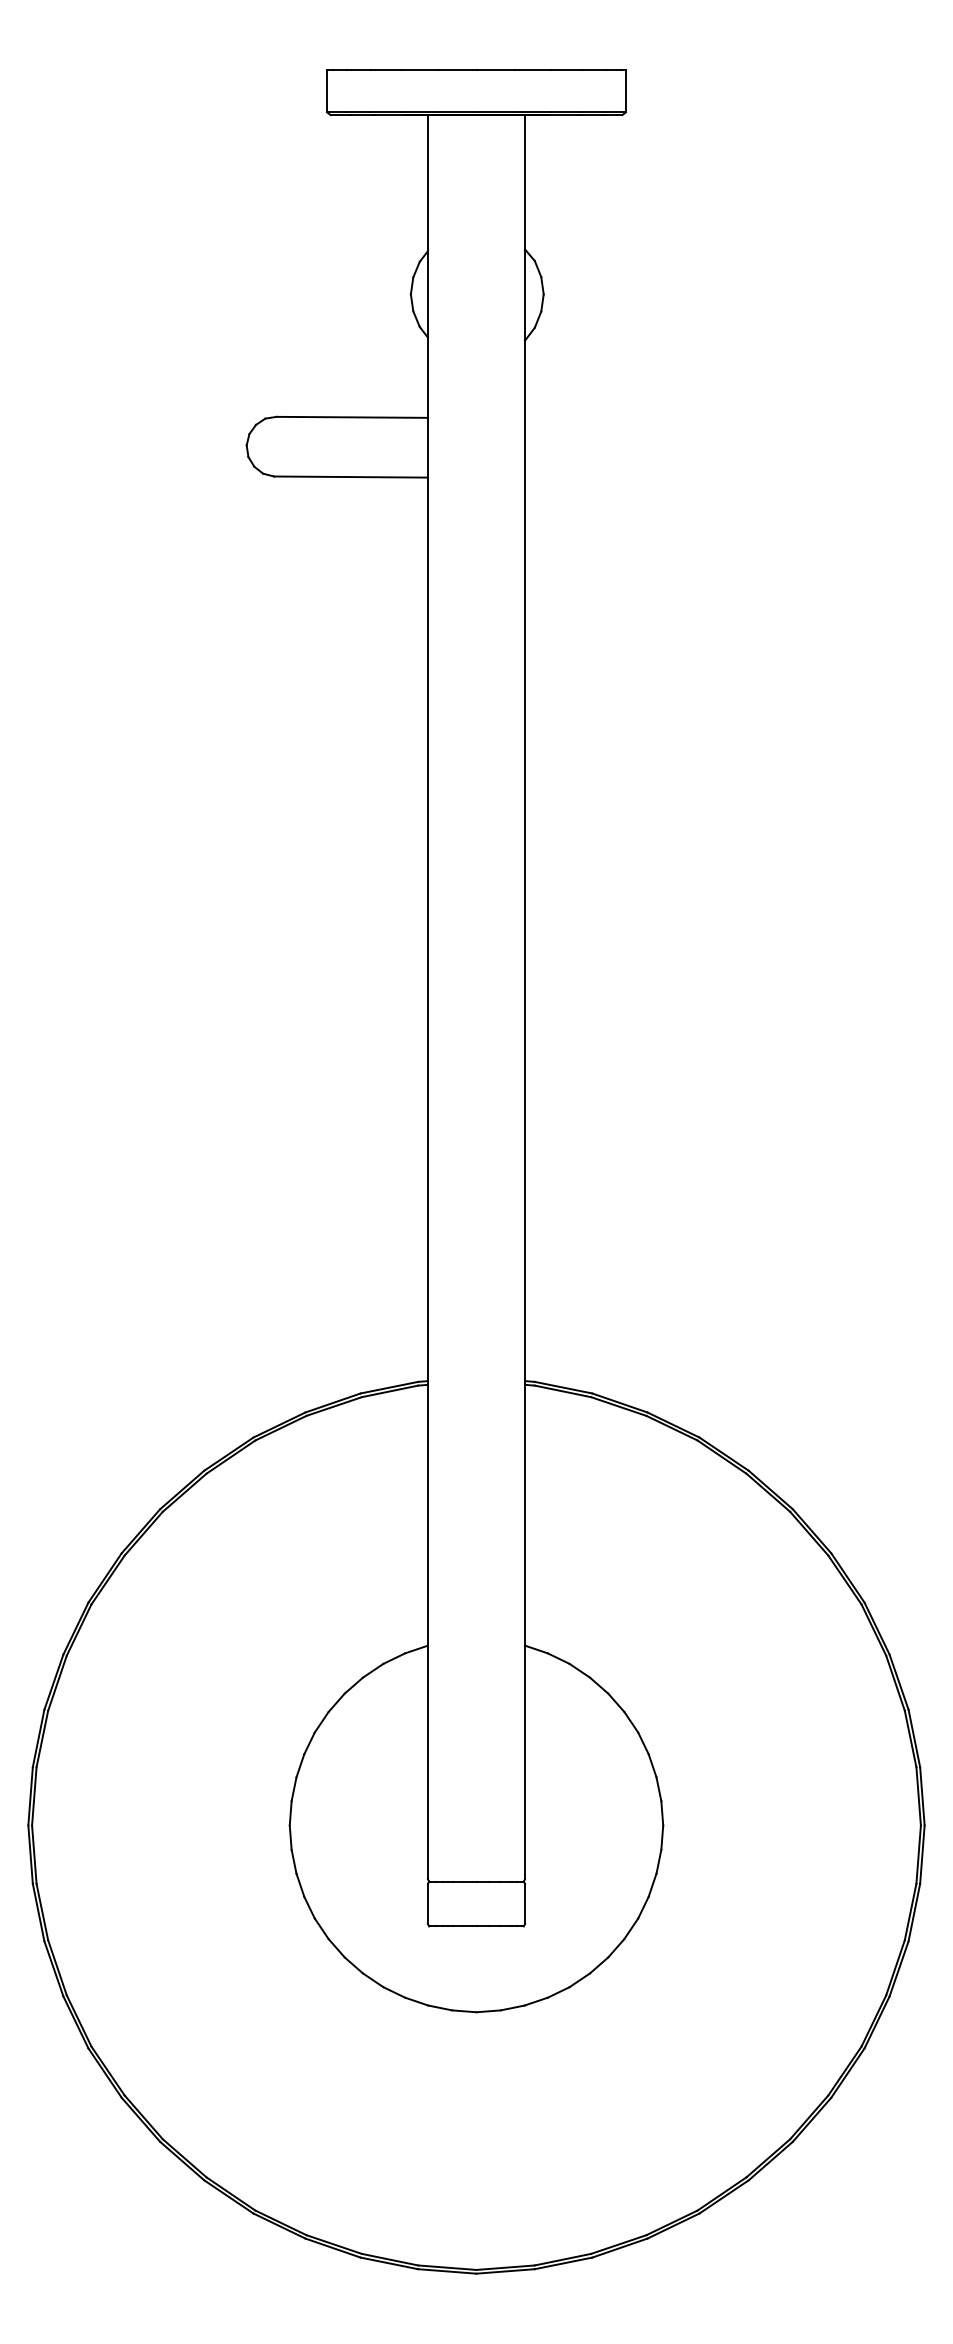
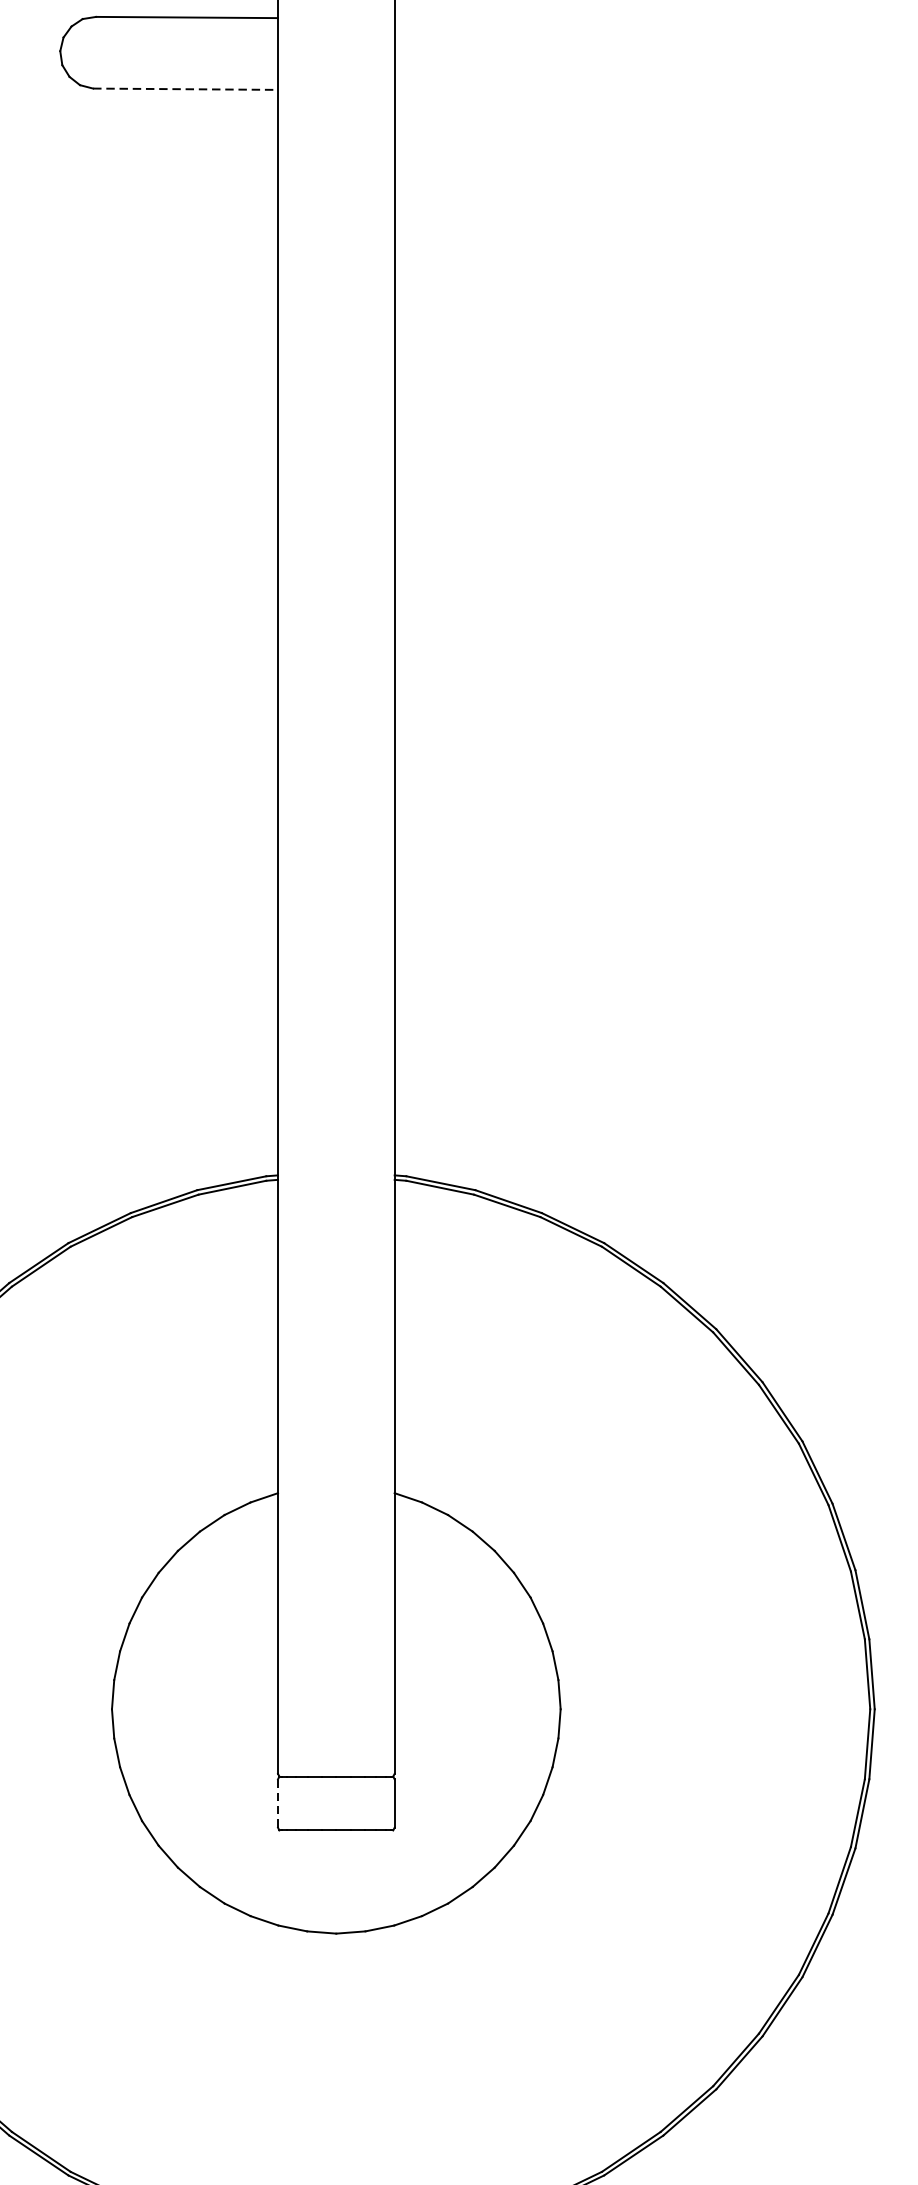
line: (351, 477) -> (186, 89), solid -> dashed
line: (427, 1903) -> (277, 1802), solid -> dashed

